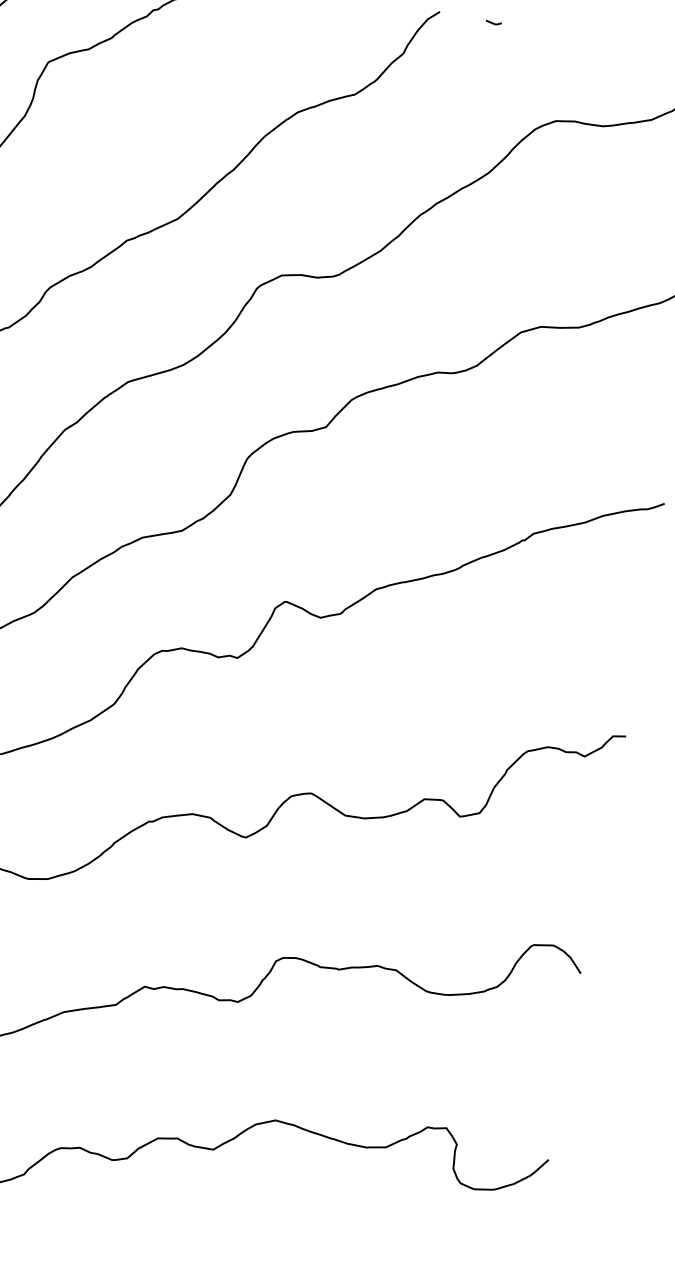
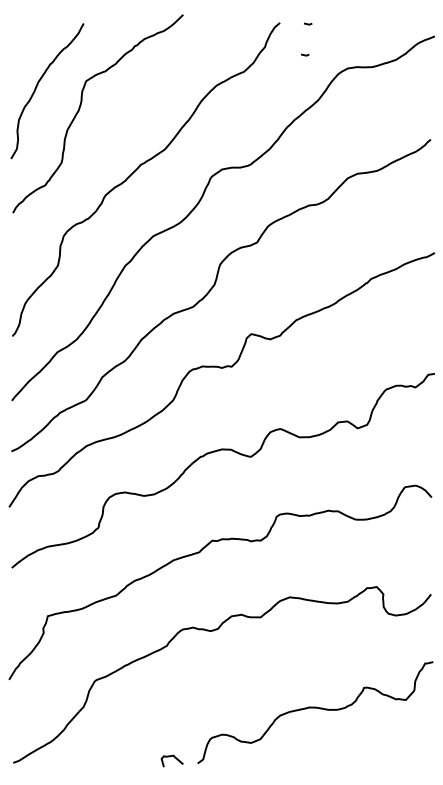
line: (478, 80) -> (305, 54), added

